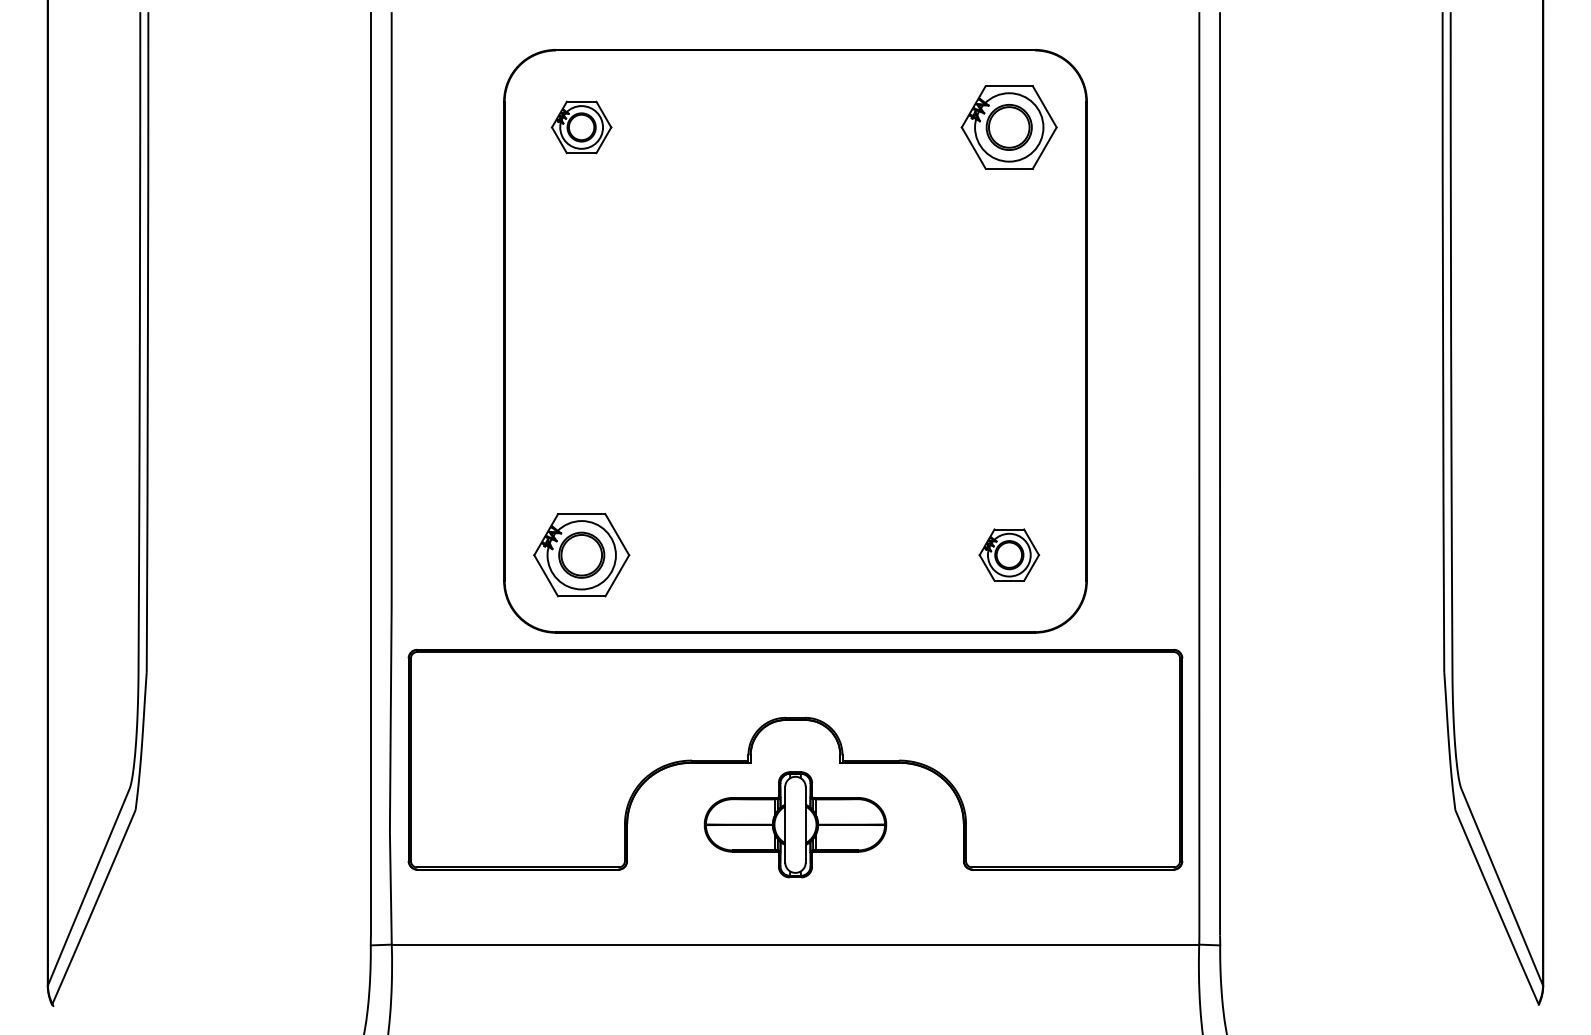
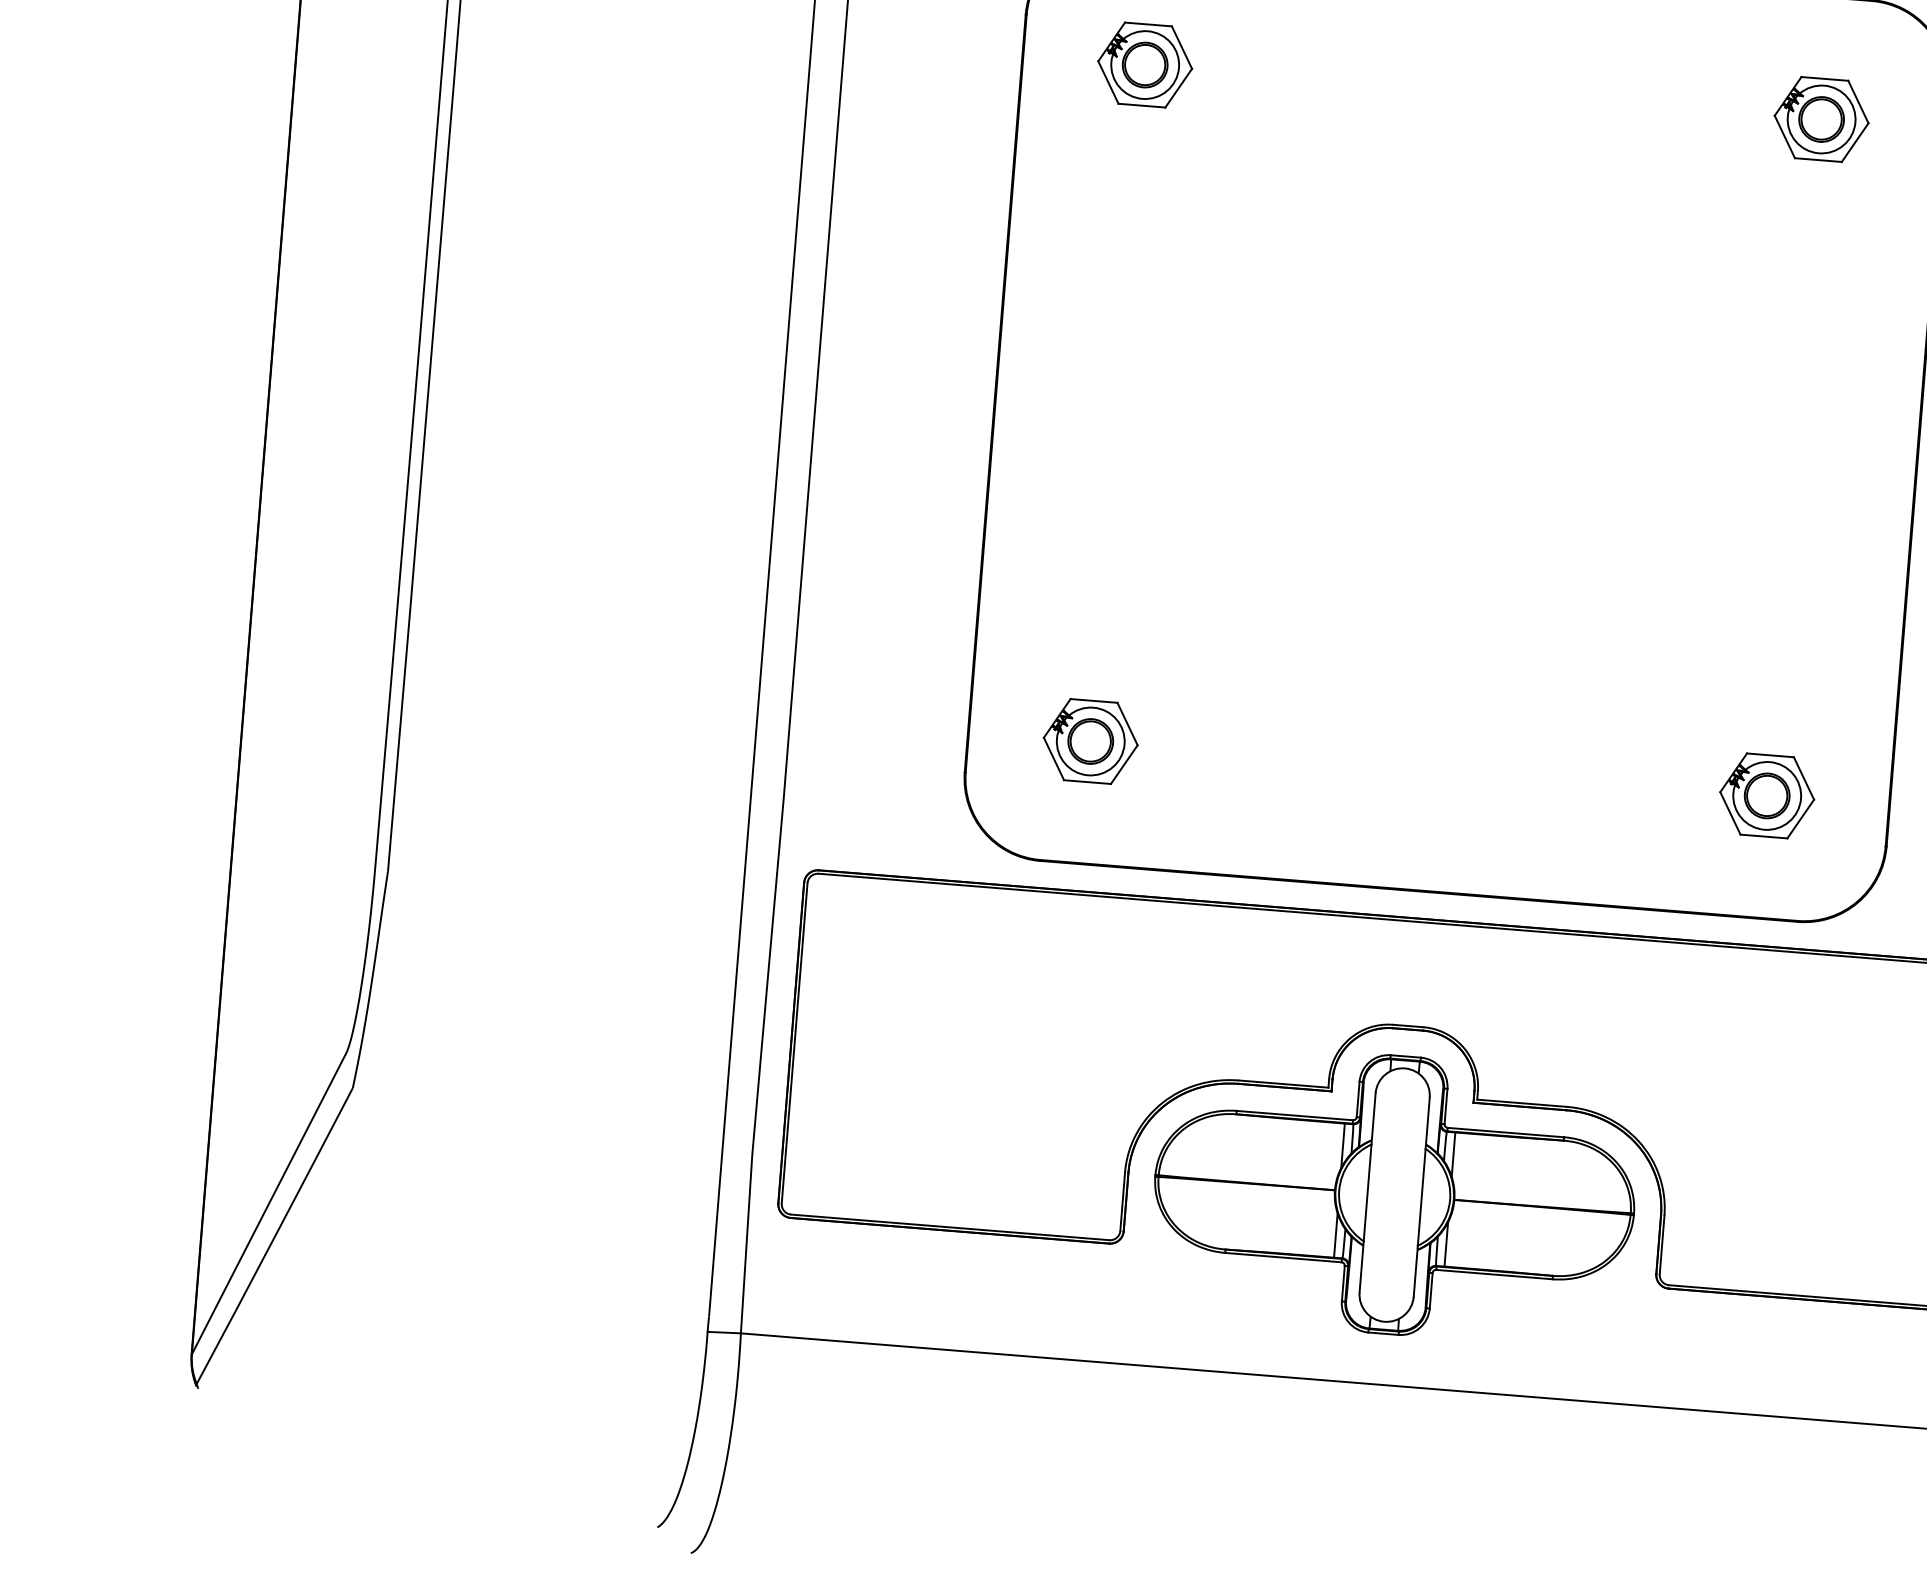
part: (1009, 127) -> (1821, 119), size x0.62
part: (581, 554) -> (1090, 740), size x0.62
part: (795, 824) -> (1394, 1194), size x1.67

